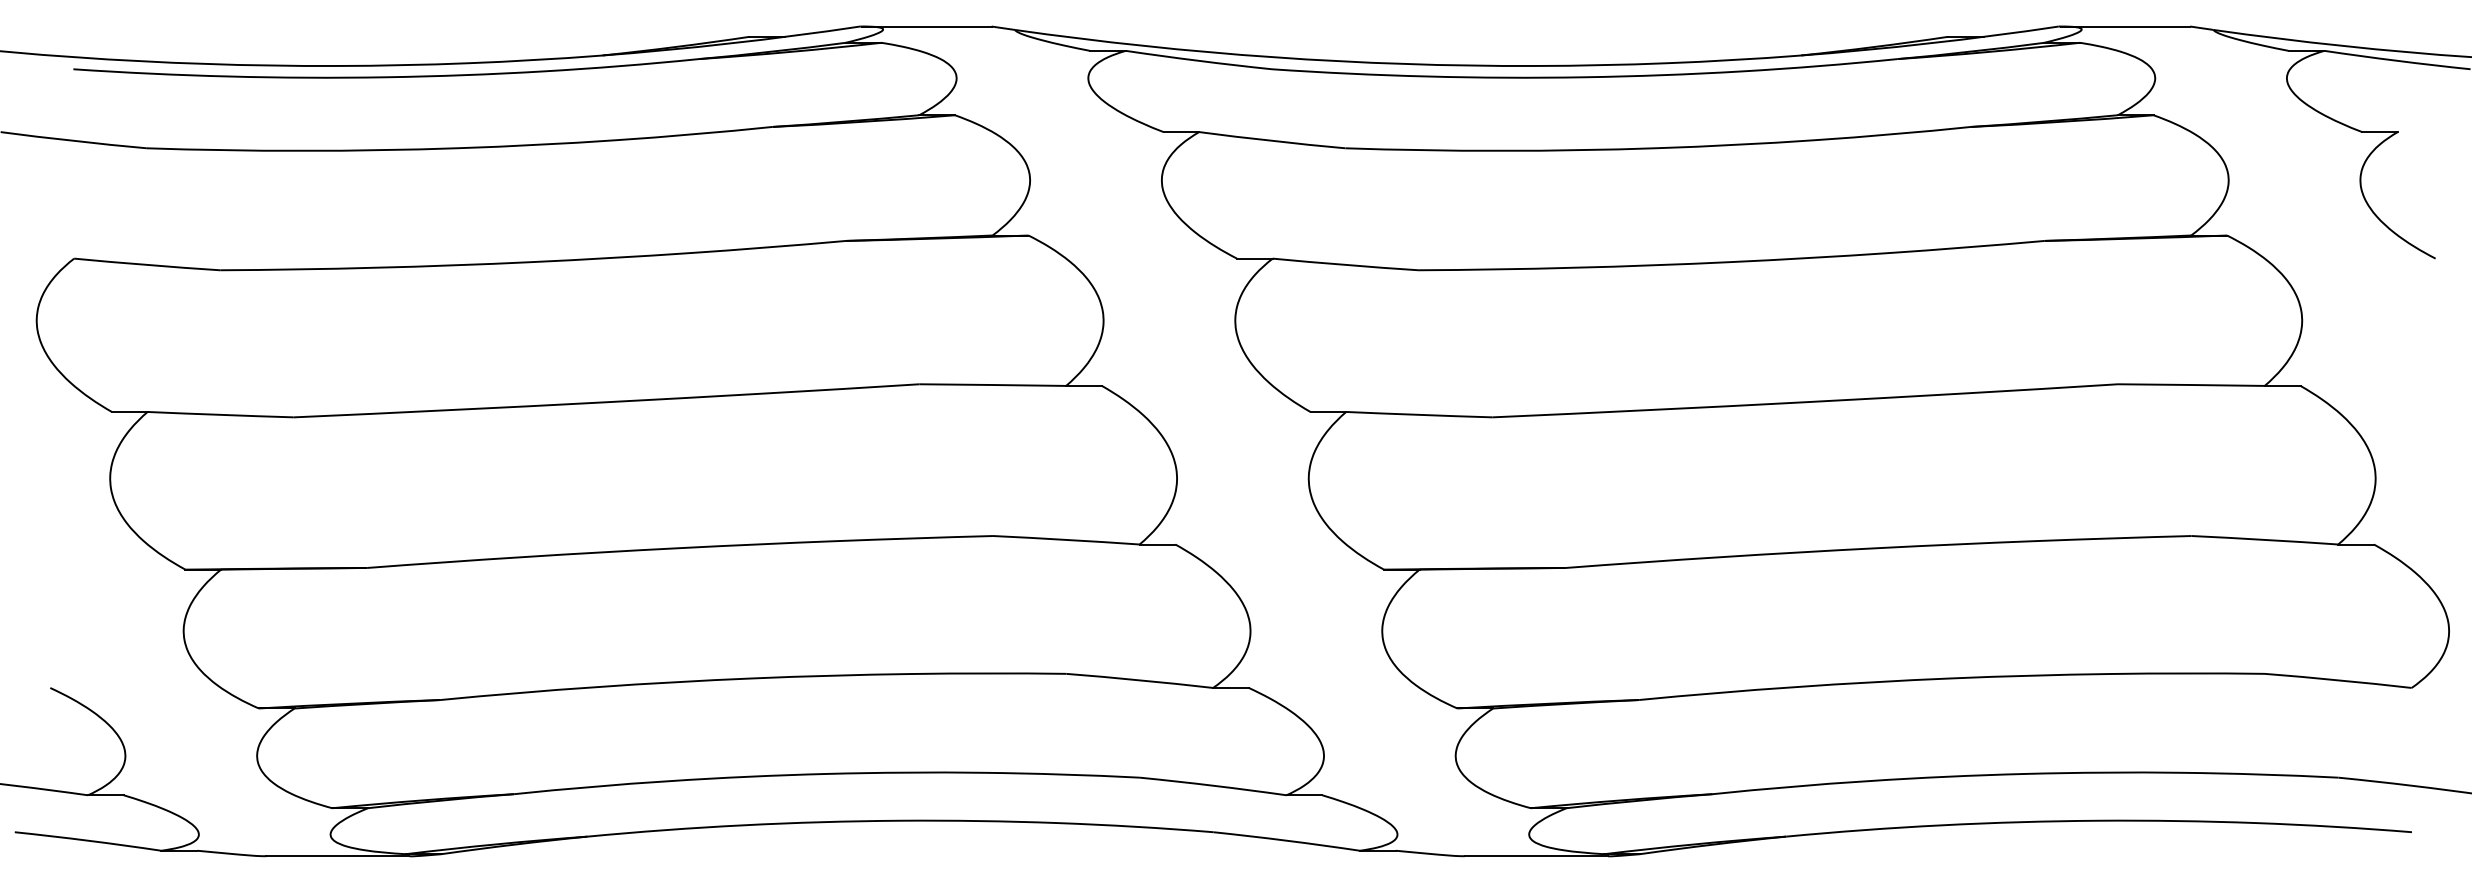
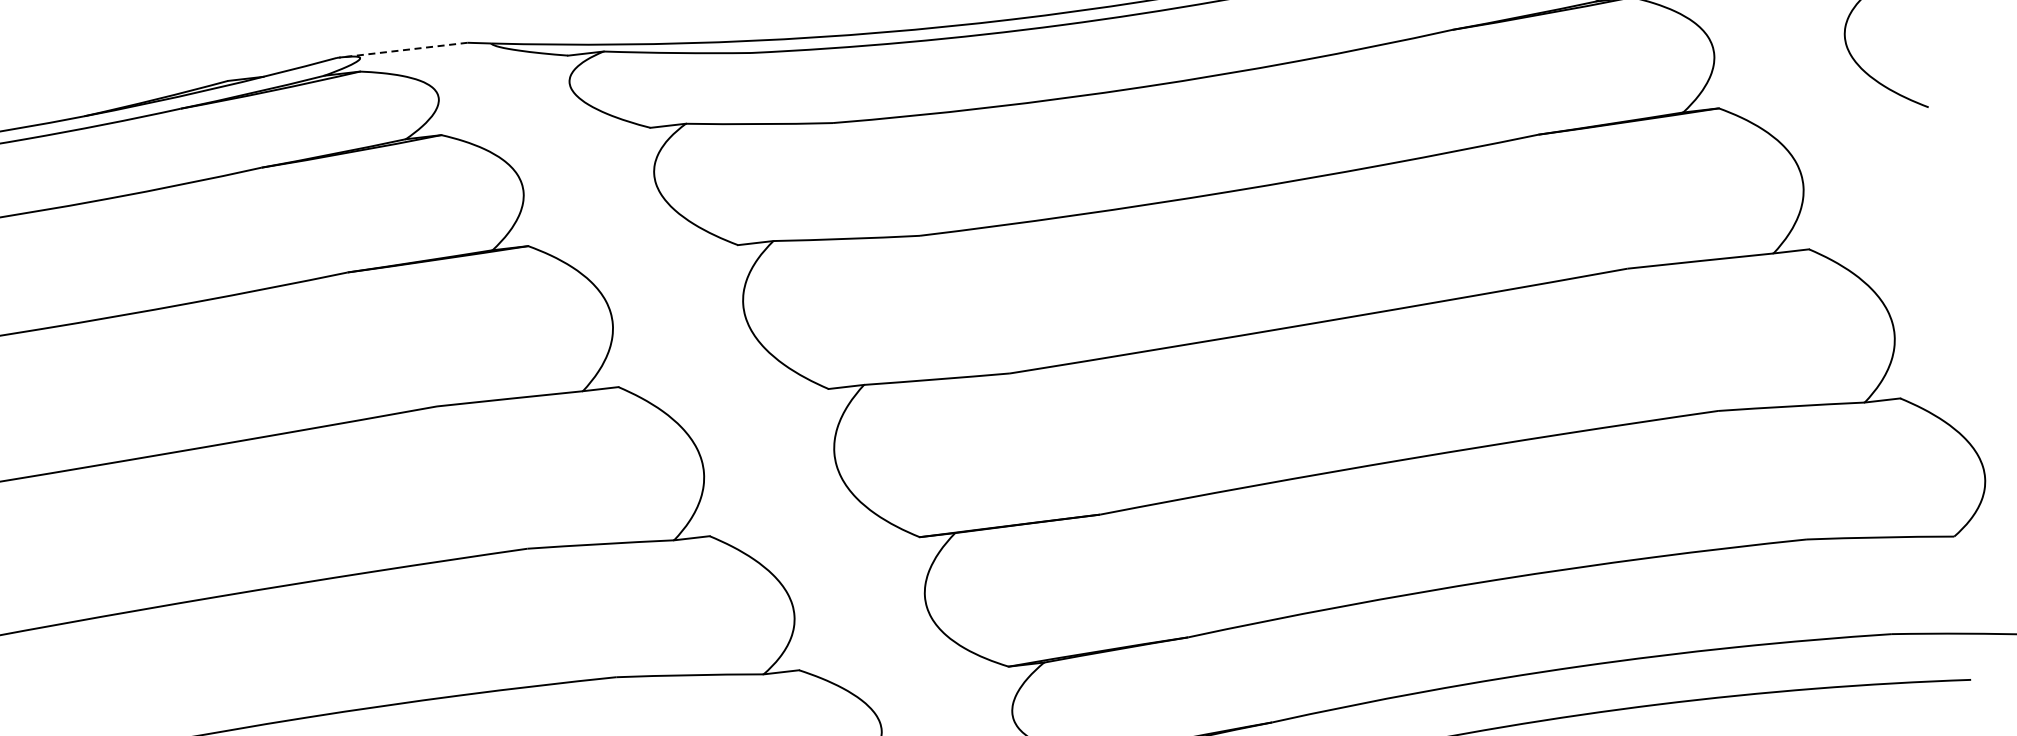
line: (926, 26) -> (402, 50), solid -> dashed

